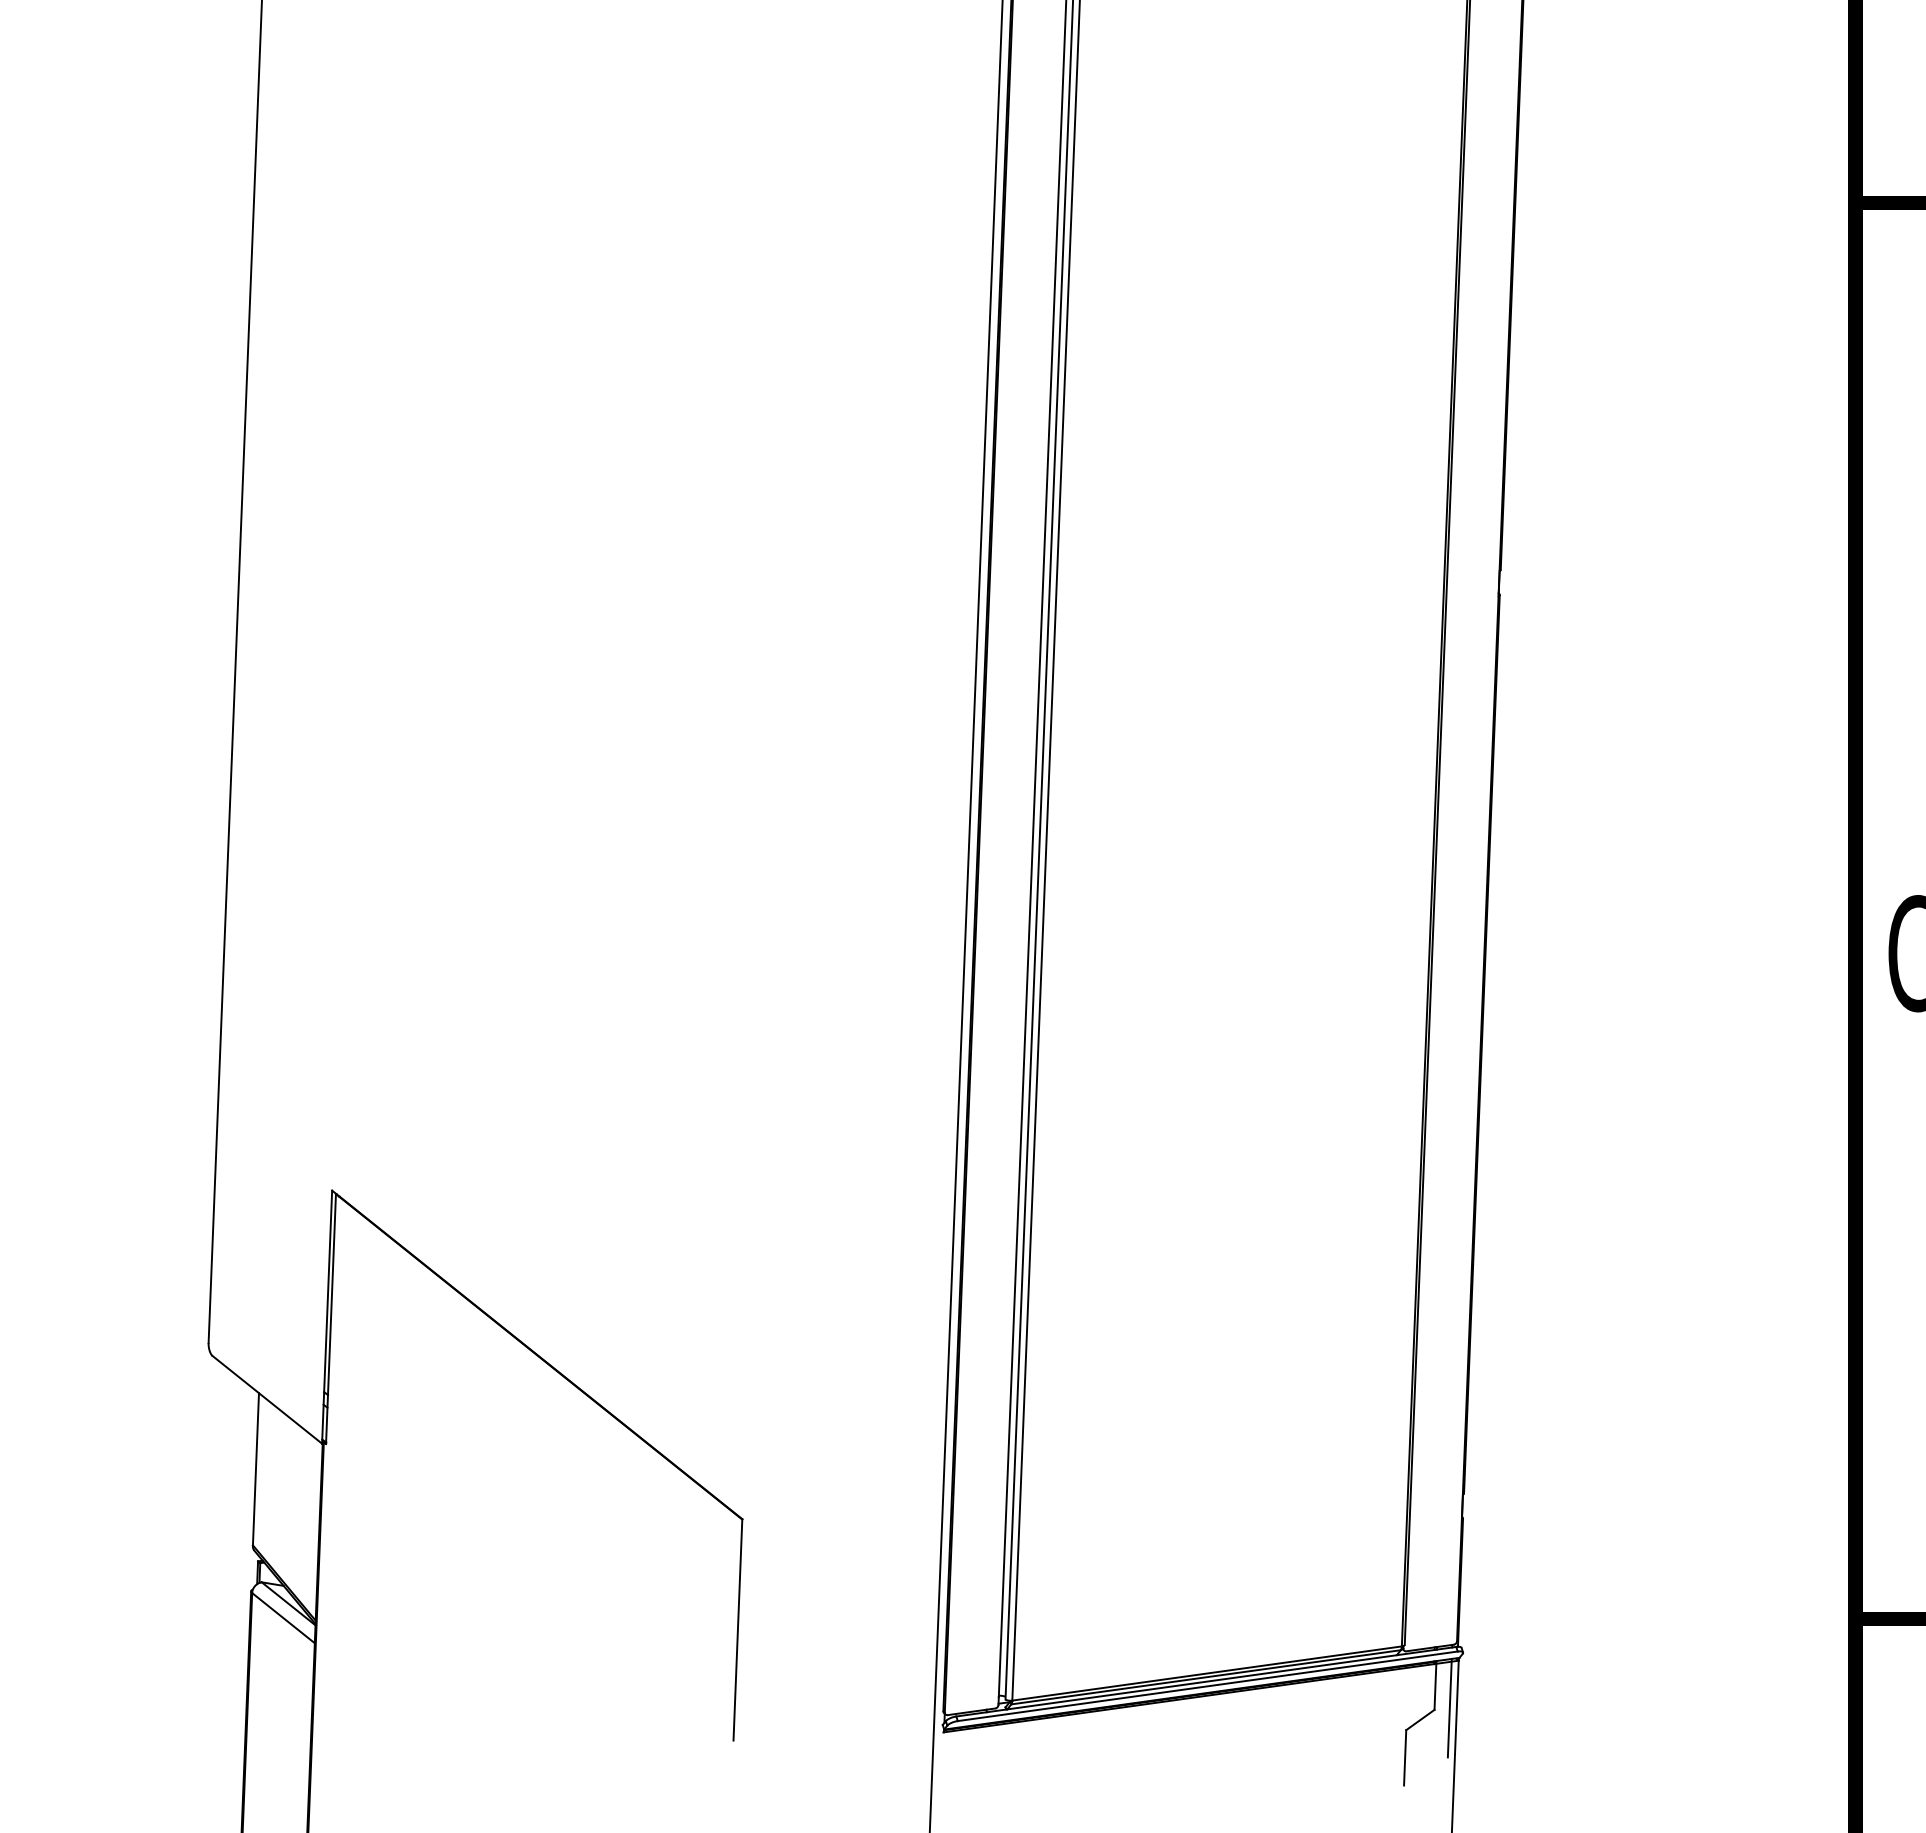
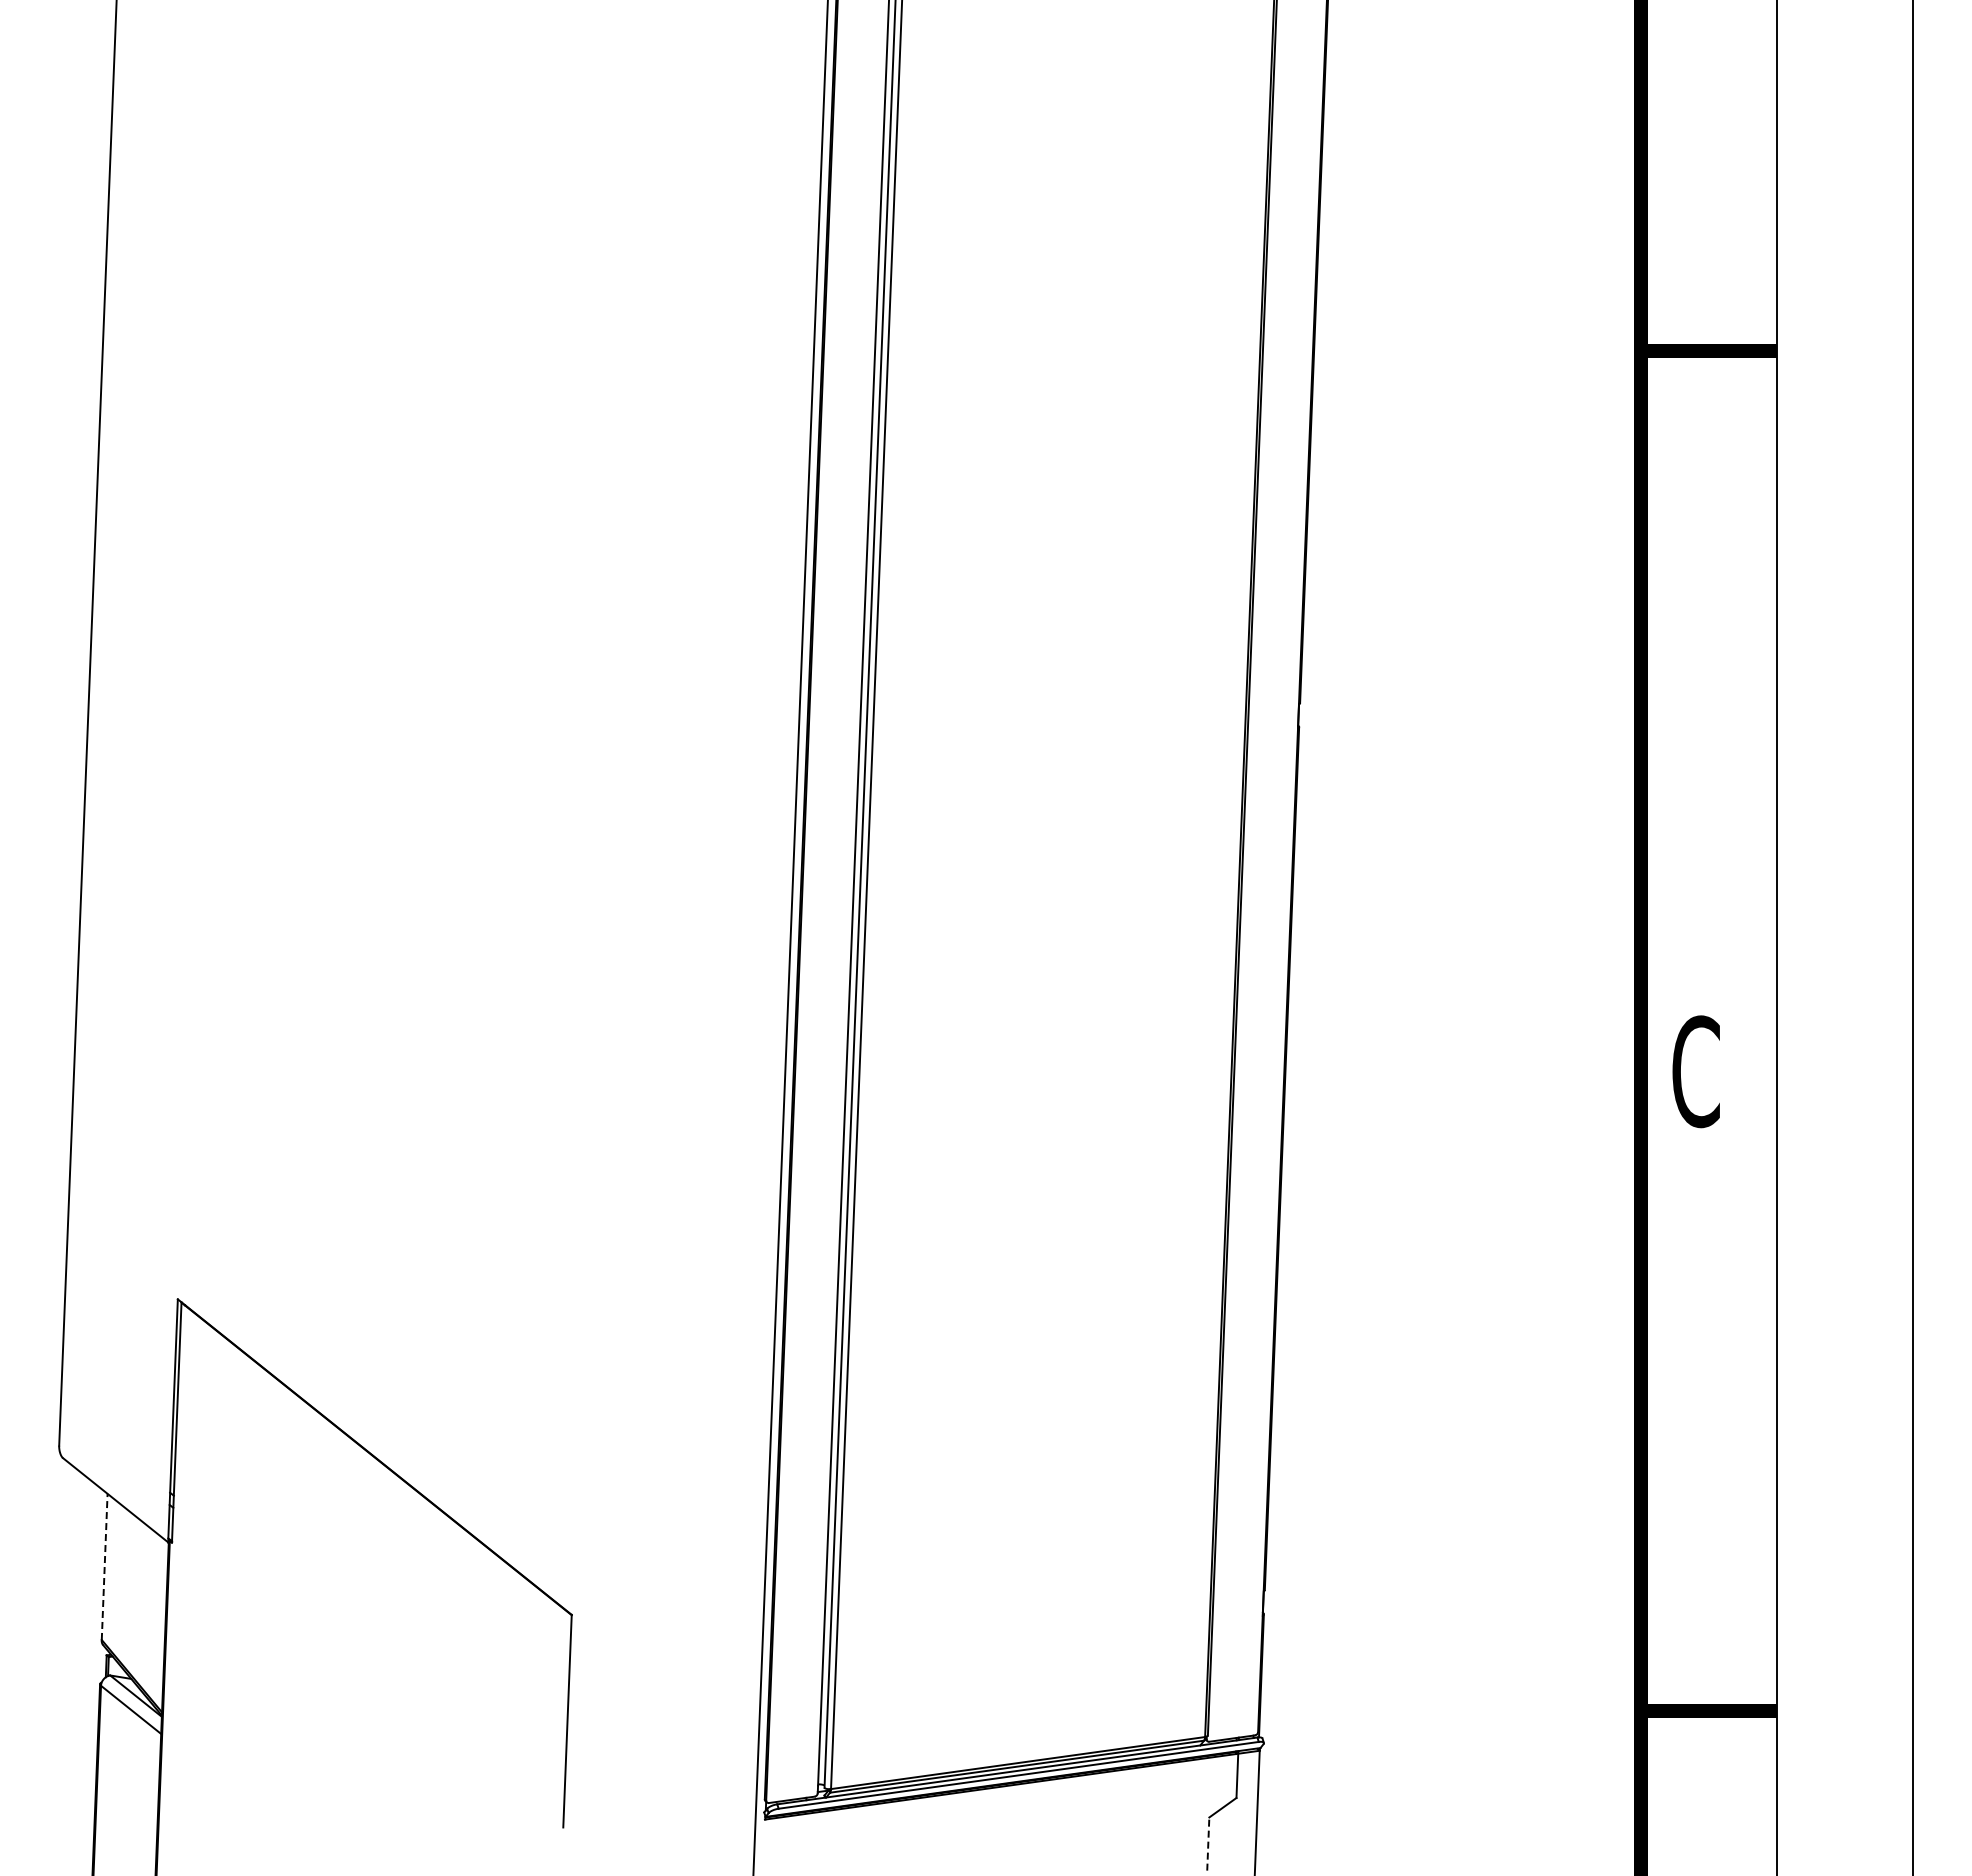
line: (255, 1468) -> (104, 1566), solid -> dashed
line: (1450, 1708) -> (1251, 1796), removed
line: (1405, 1758) -> (1208, 1844), solid -> dashed

